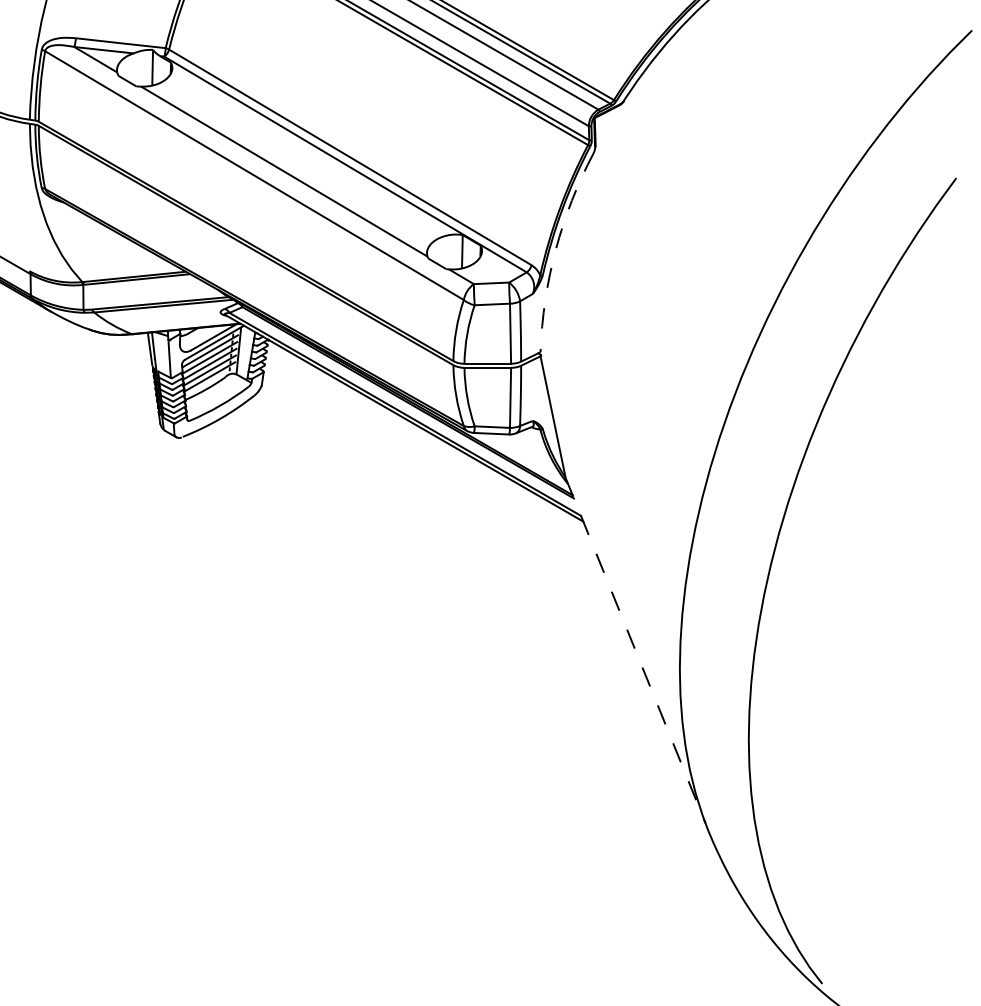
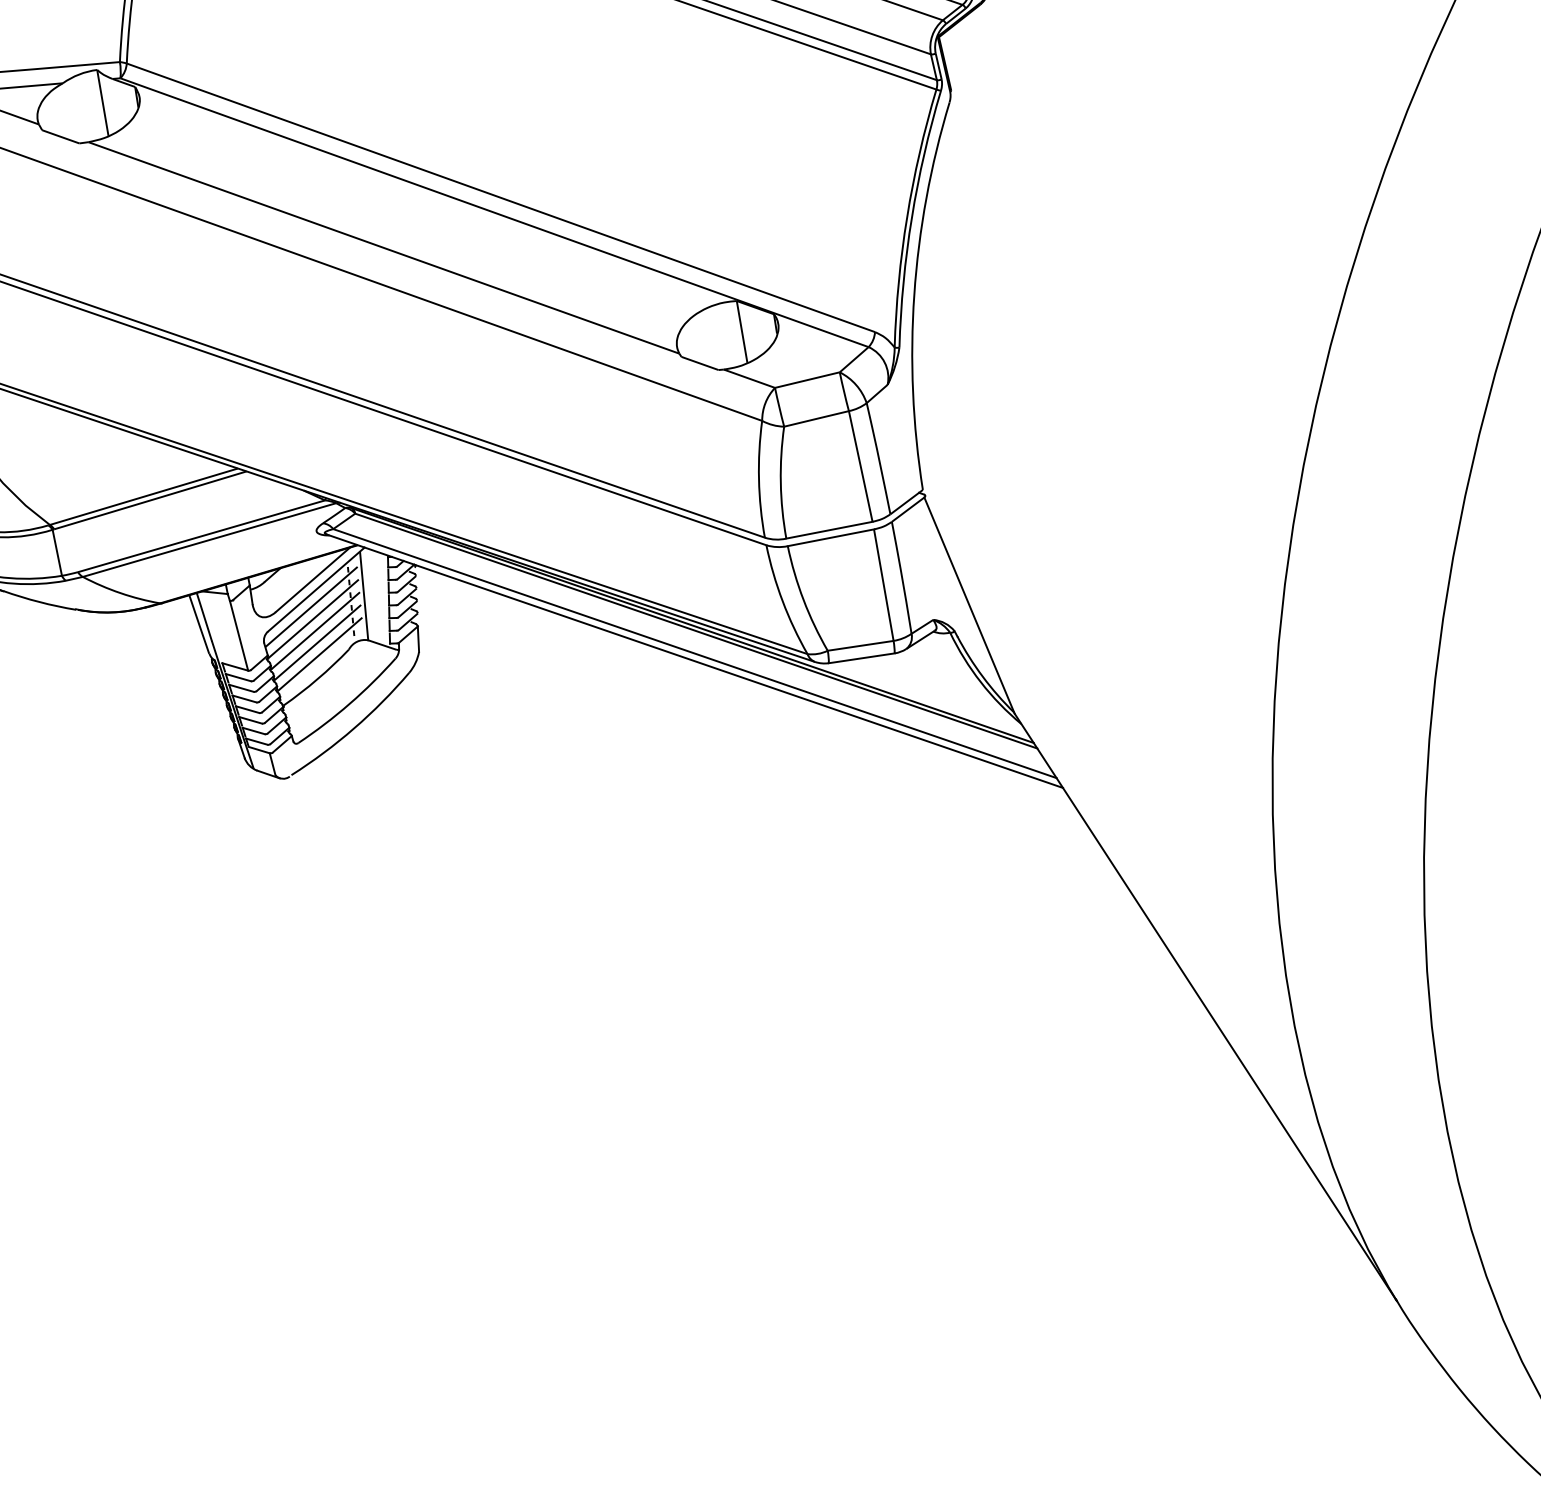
arc: (555, 249) -> (913, 294), dashed -> solid
line: (635, 650) -> (1205, 1007), dashed -> solid

